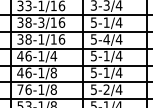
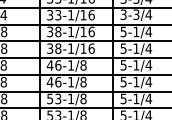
text: (41, 22) -> (71, 31), 38-3/16 -> 38-1/16
text: (106, 39) -> (136, 48), 5-4/4 -> 5-1/4
text: (53, 56) -> (83, 65), 46-1/4 -> 46-1/8
text: (24, 89) -> (54, 98), 76-1/8 -> 53-1/8
text: (106, 89) -> (136, 98), 5-2/4 -> 5-1/4

